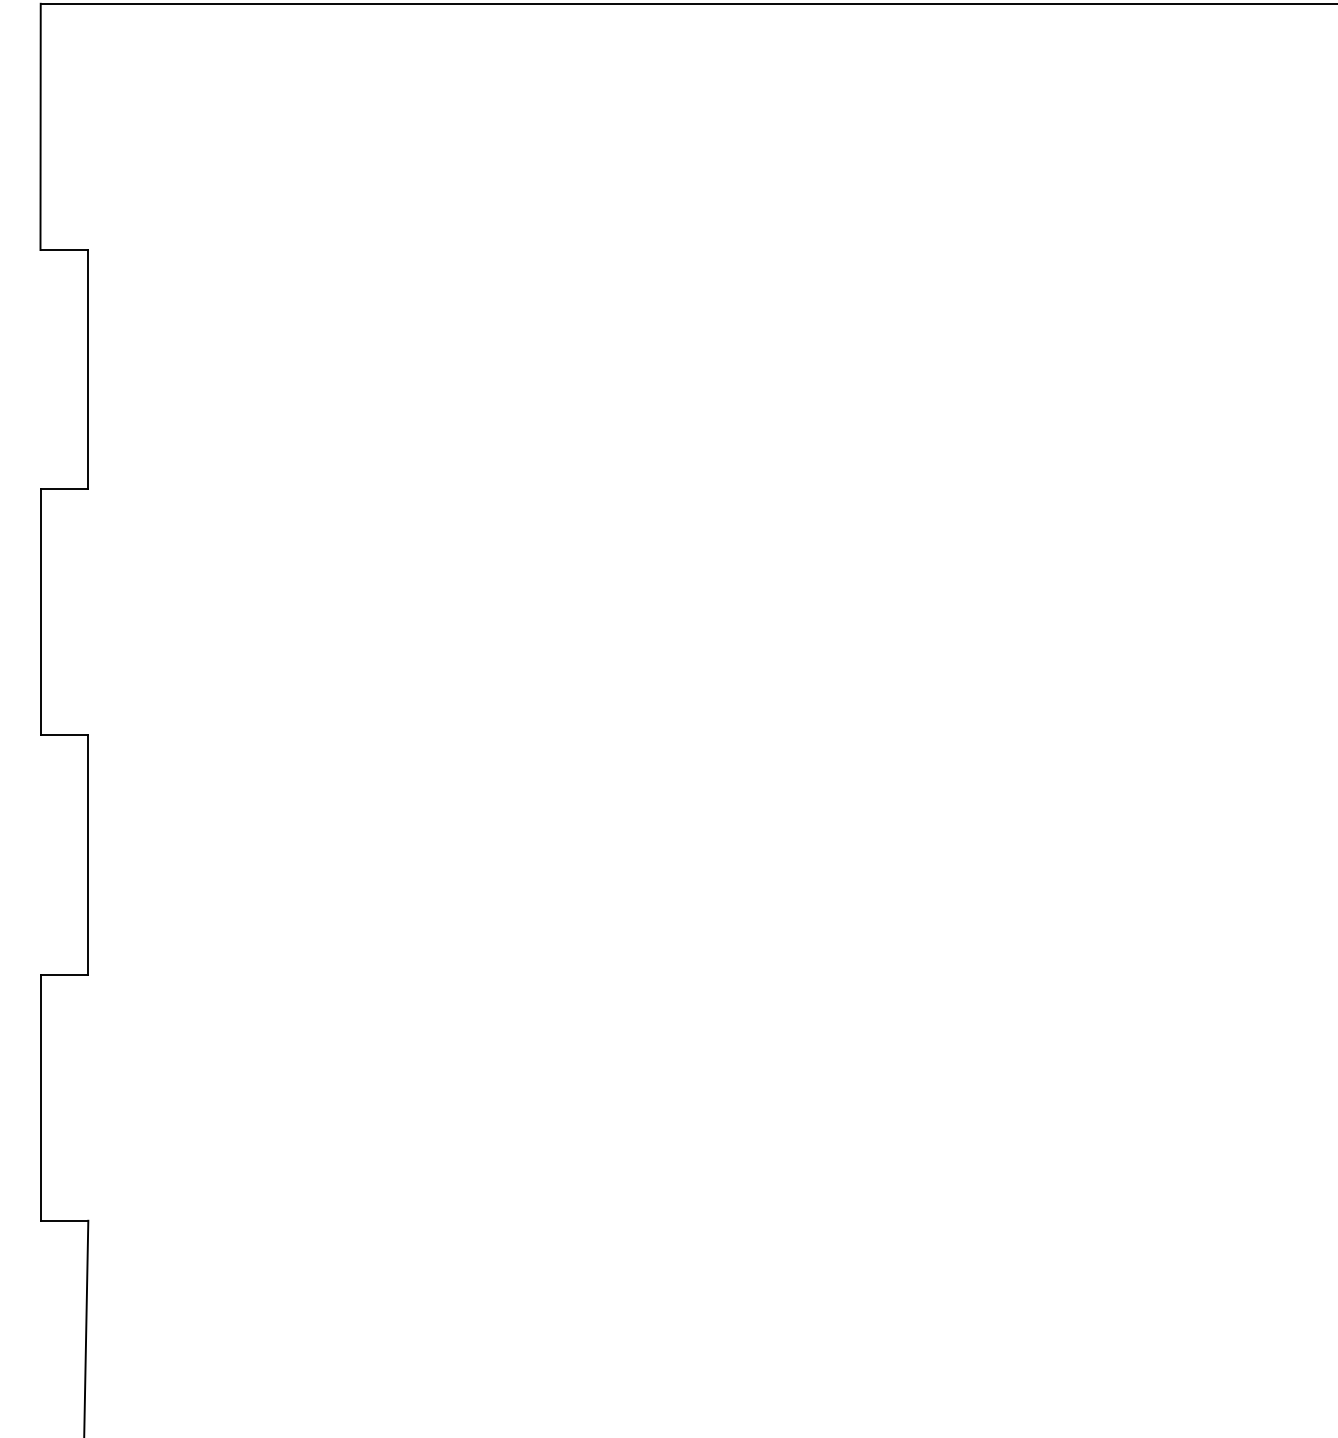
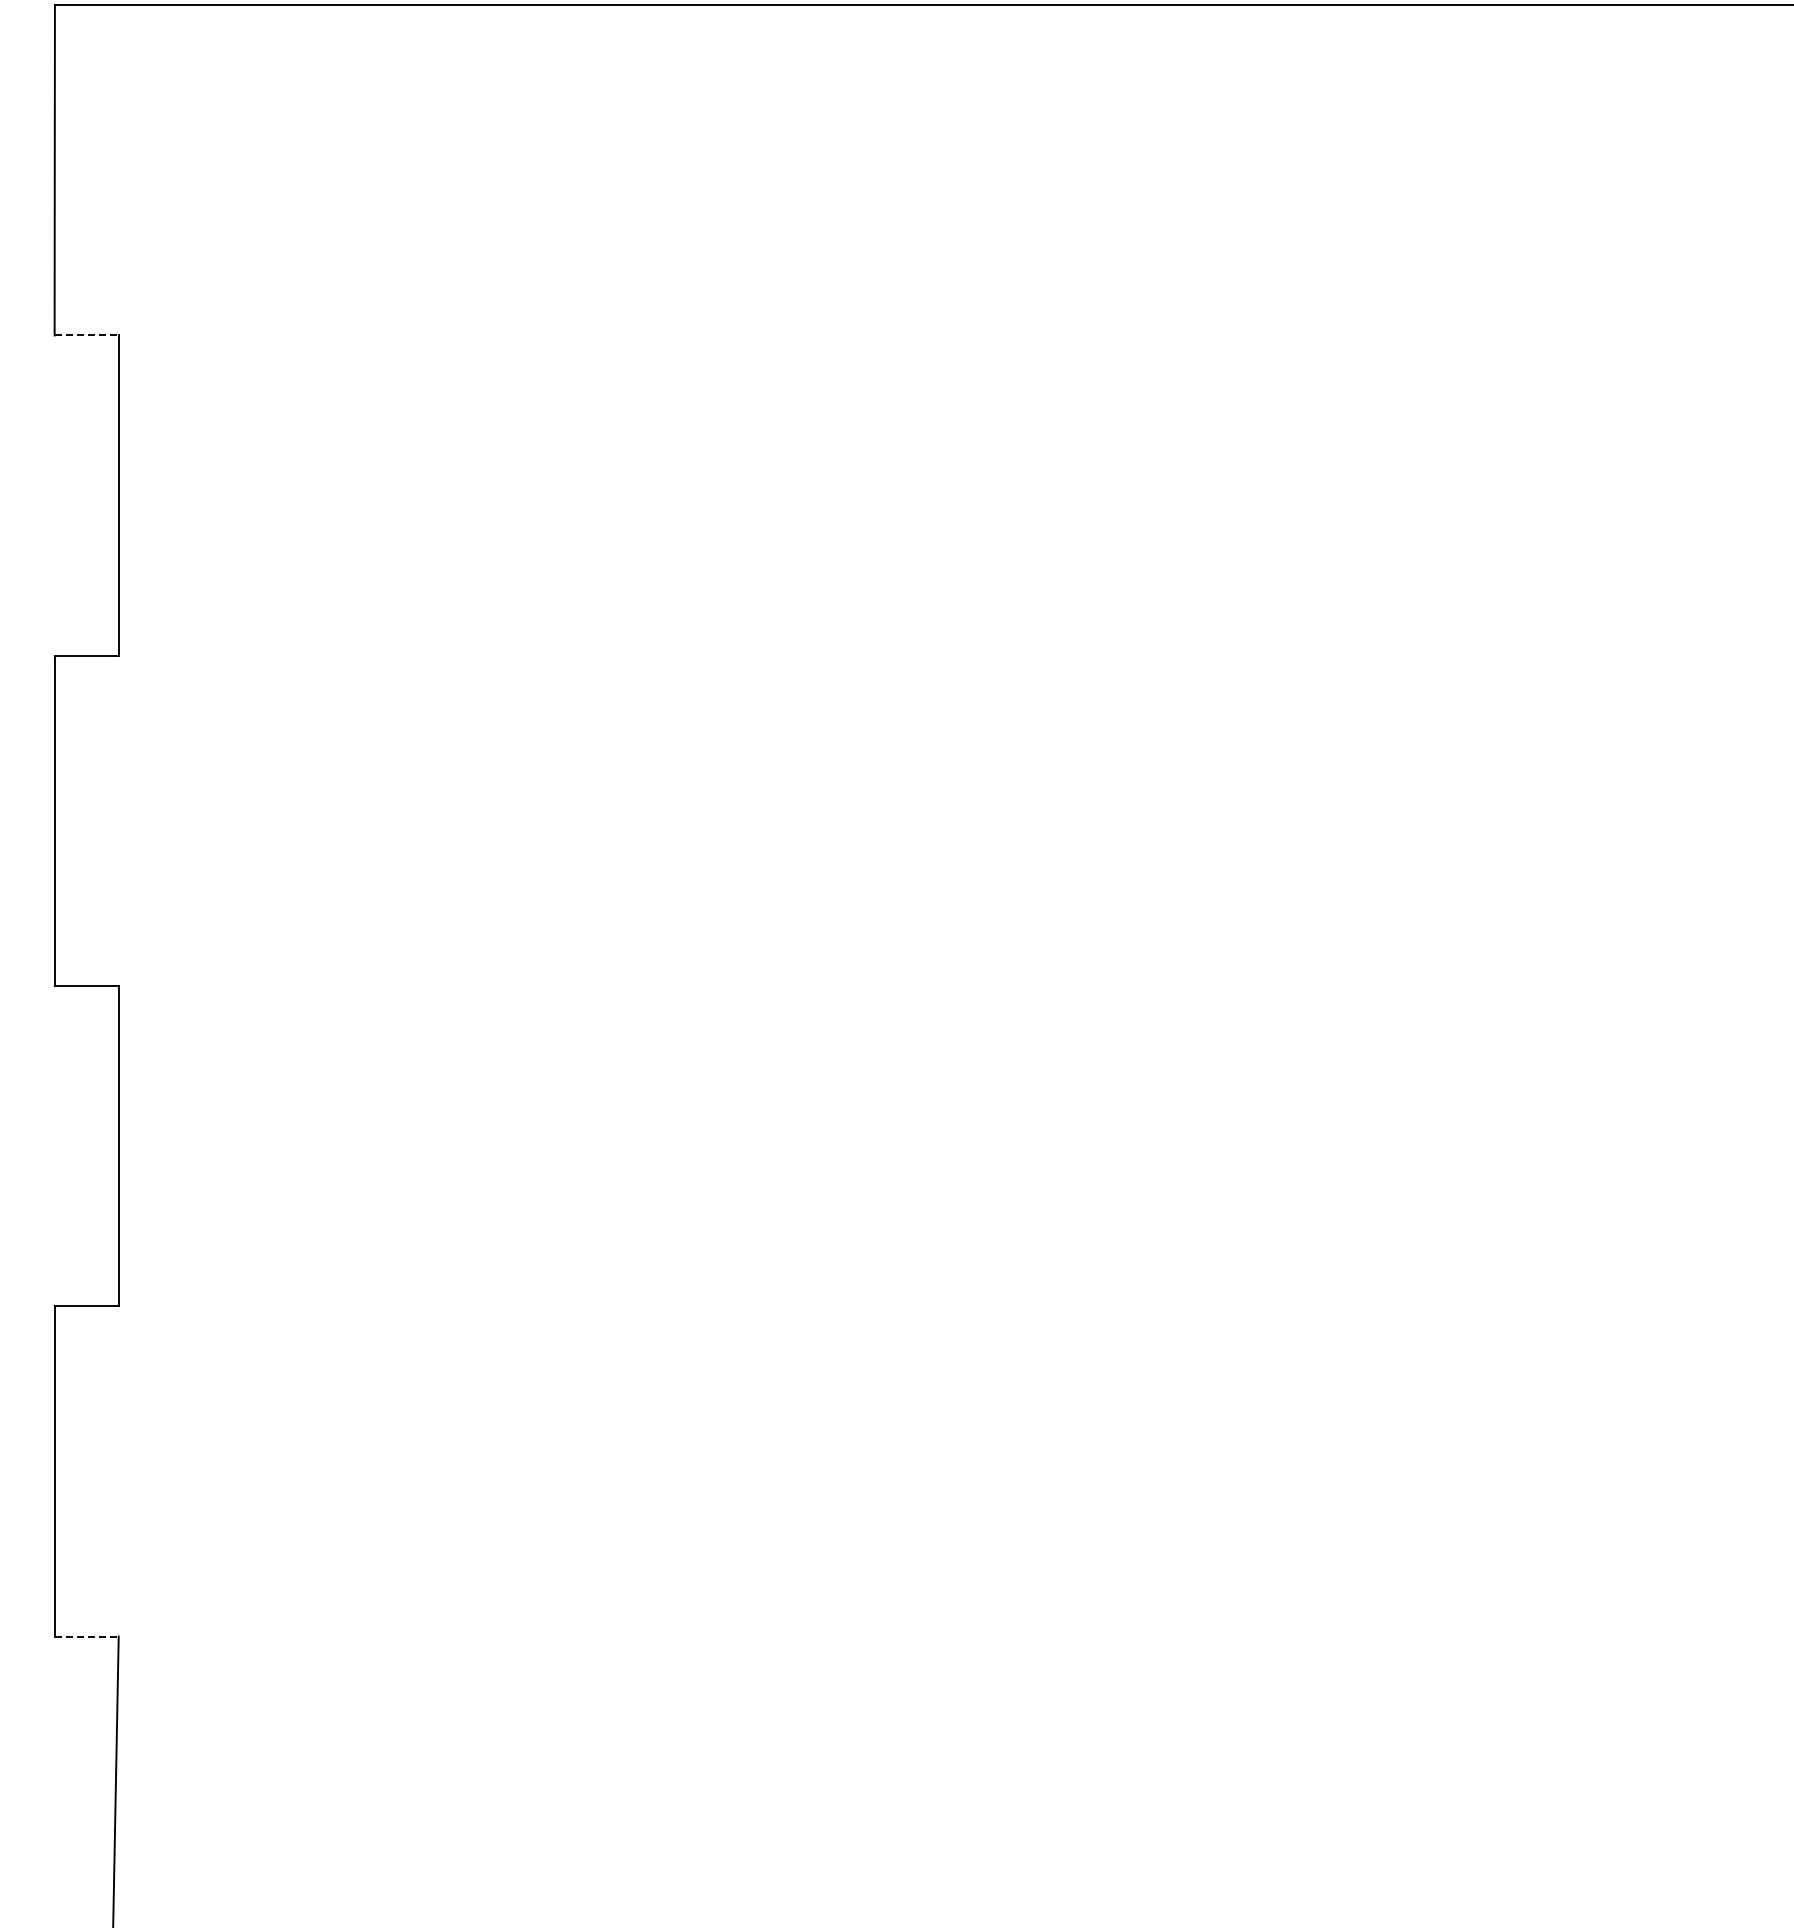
line: (65, 250) -> (87, 335), solid -> dashed
line: (65, 1220) -> (87, 1636), solid -> dashed

